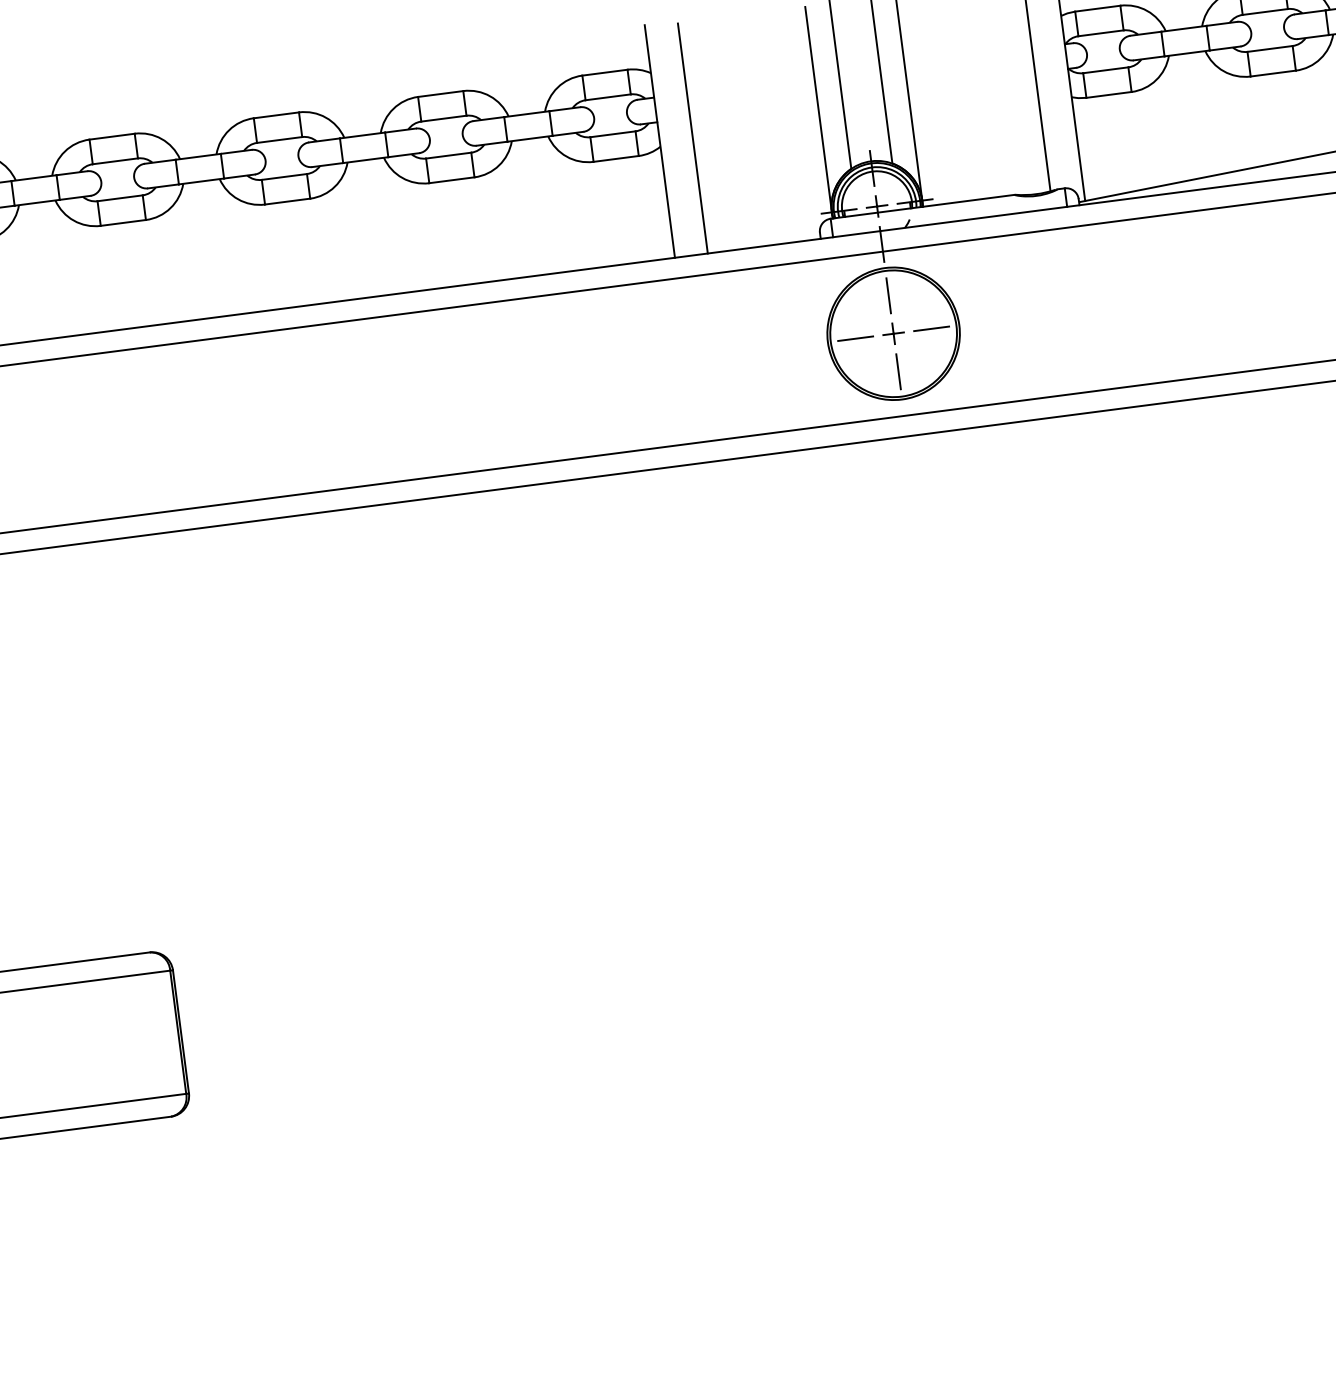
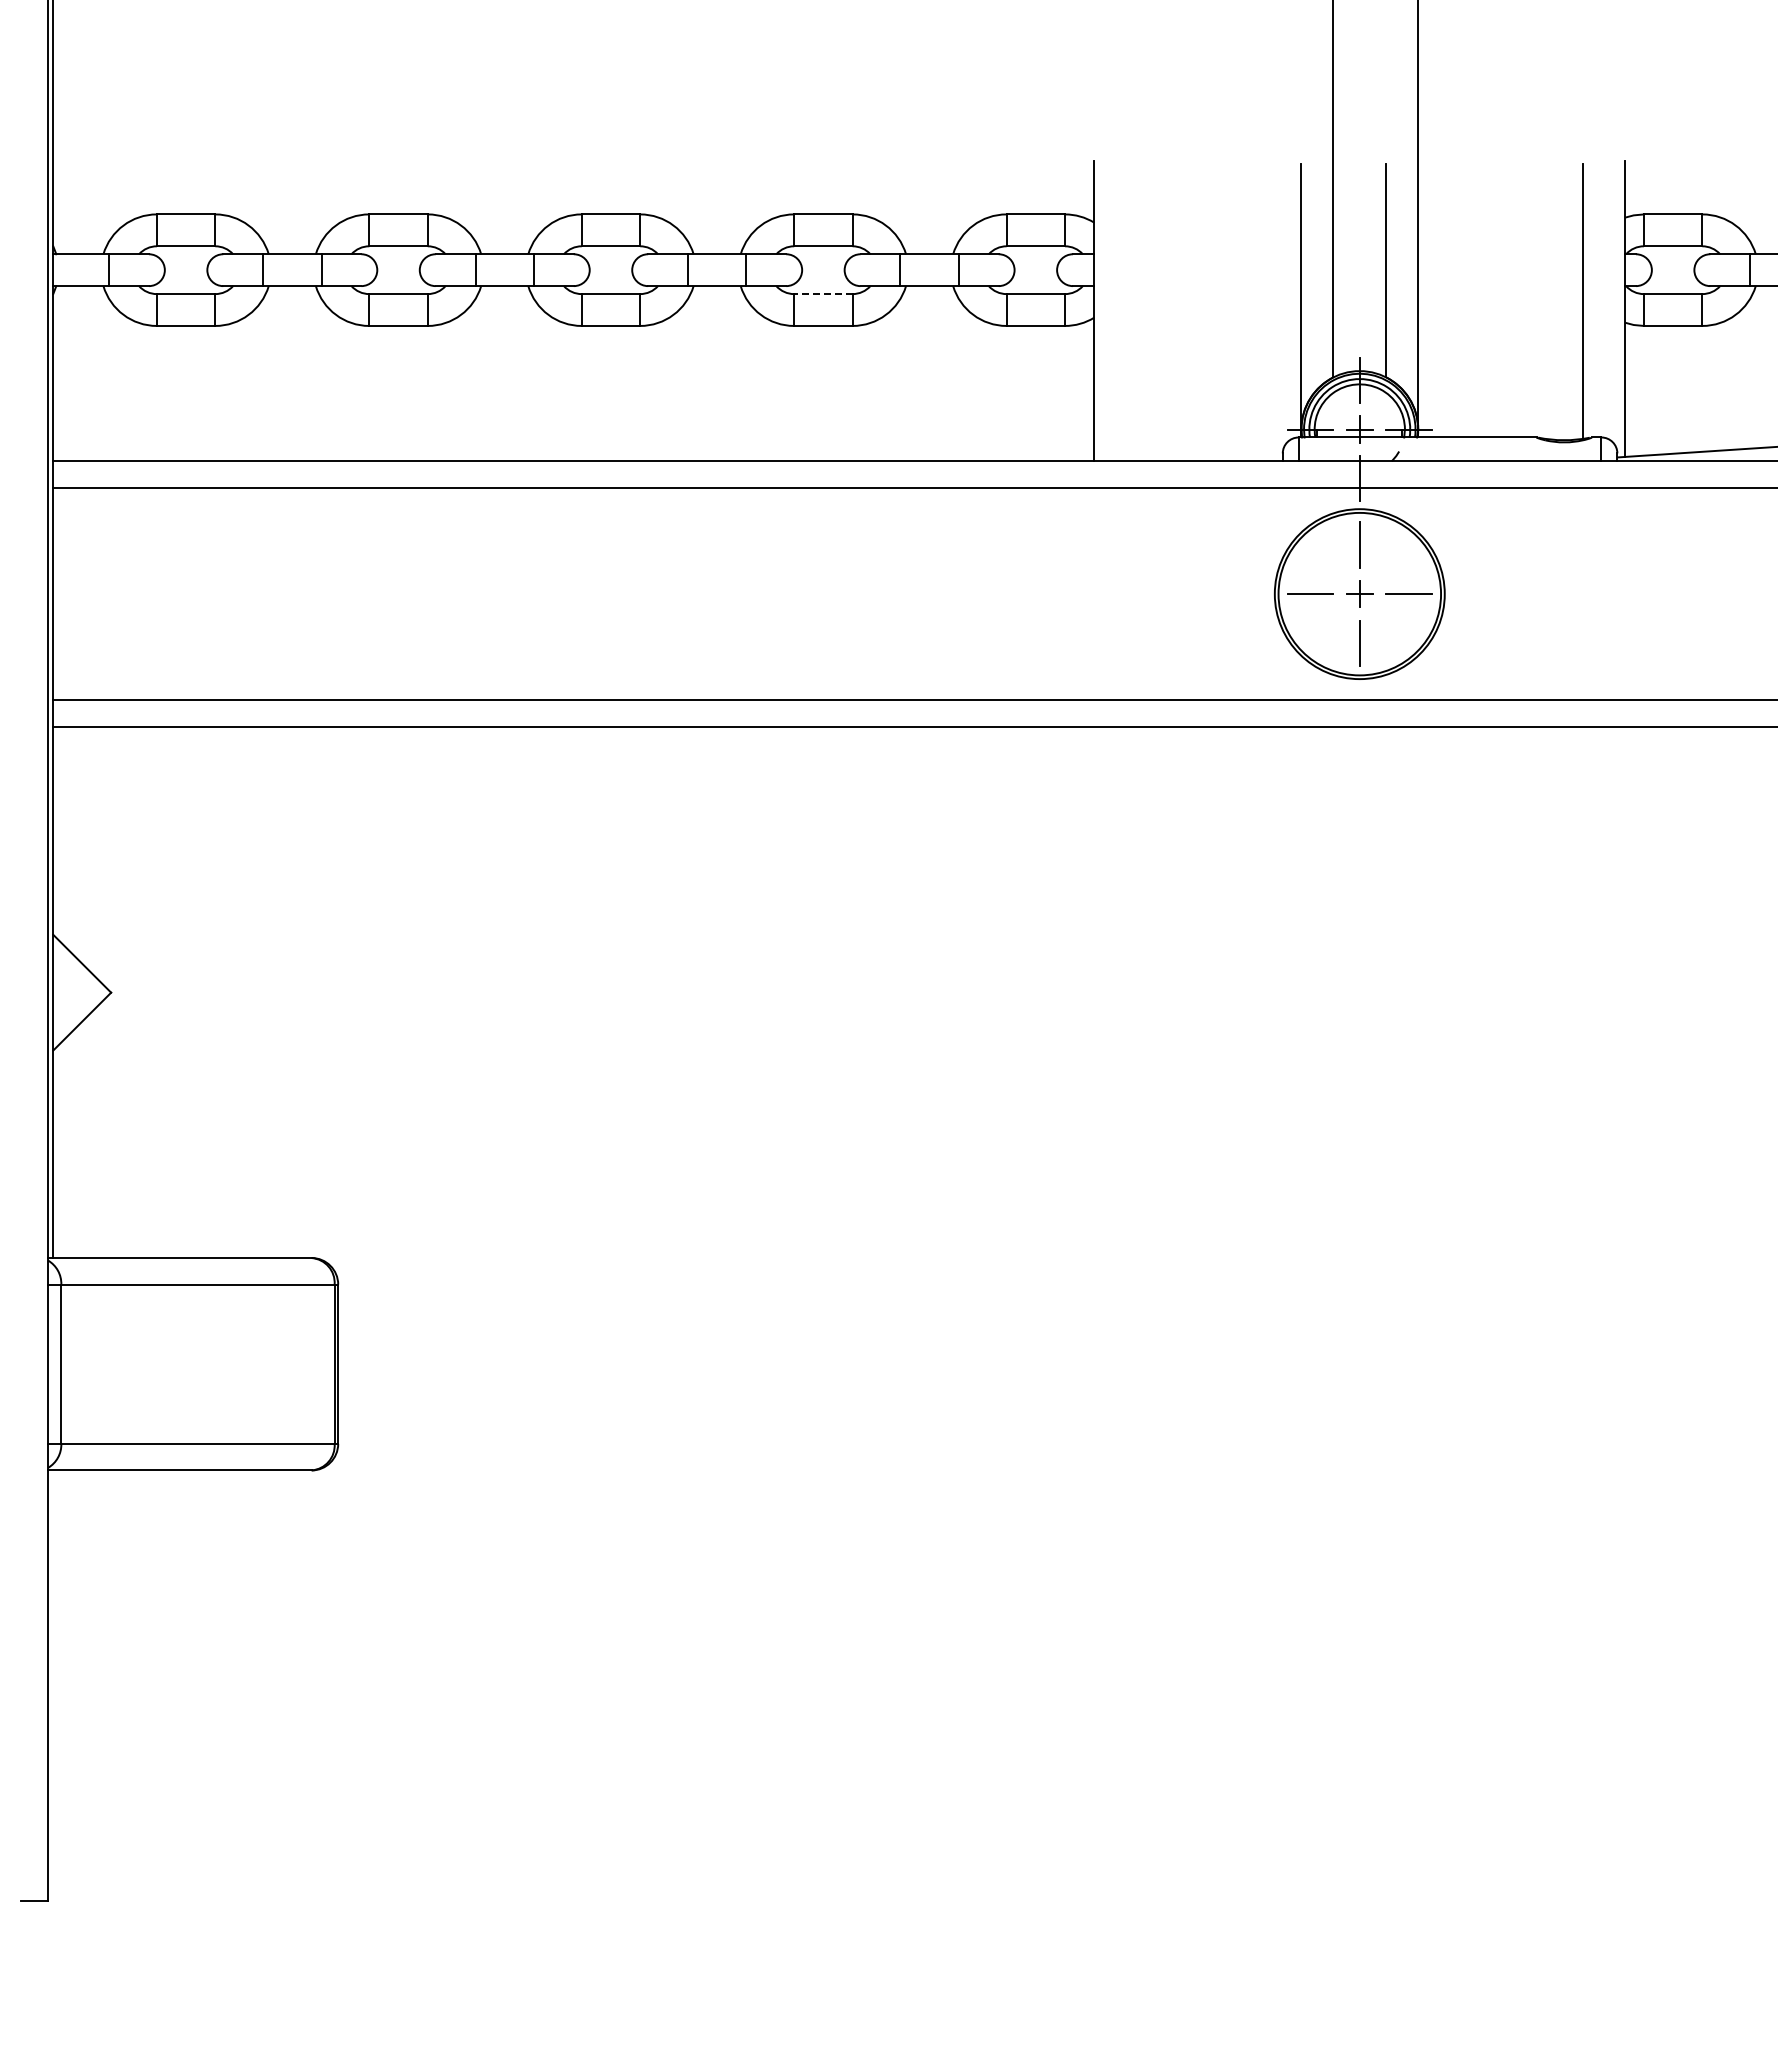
line: (692, 138) -> (1136, 312), removed
line: (448, 156) -> (822, 294), solid -> dashed

